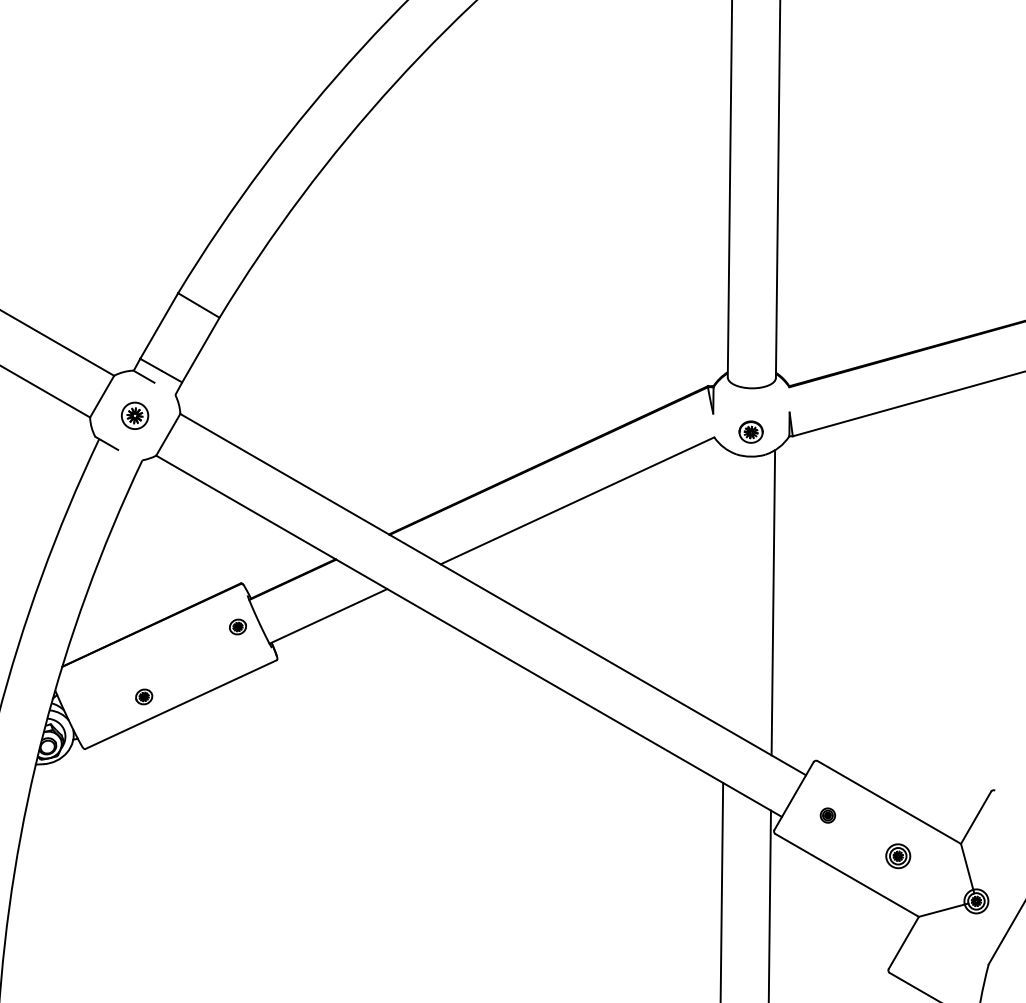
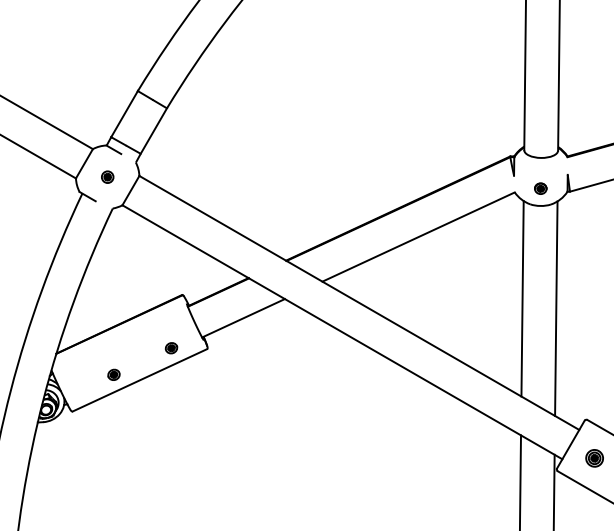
part: (135, 415) -> (107, 177), size x0.62
part: (751, 431) -> (540, 188), size x0.71
line: (724, 588) -> (521, 298), added
part: (237, 626) -> (171, 347), moved
part: (827, 815) -> (594, 458), size x1.67

